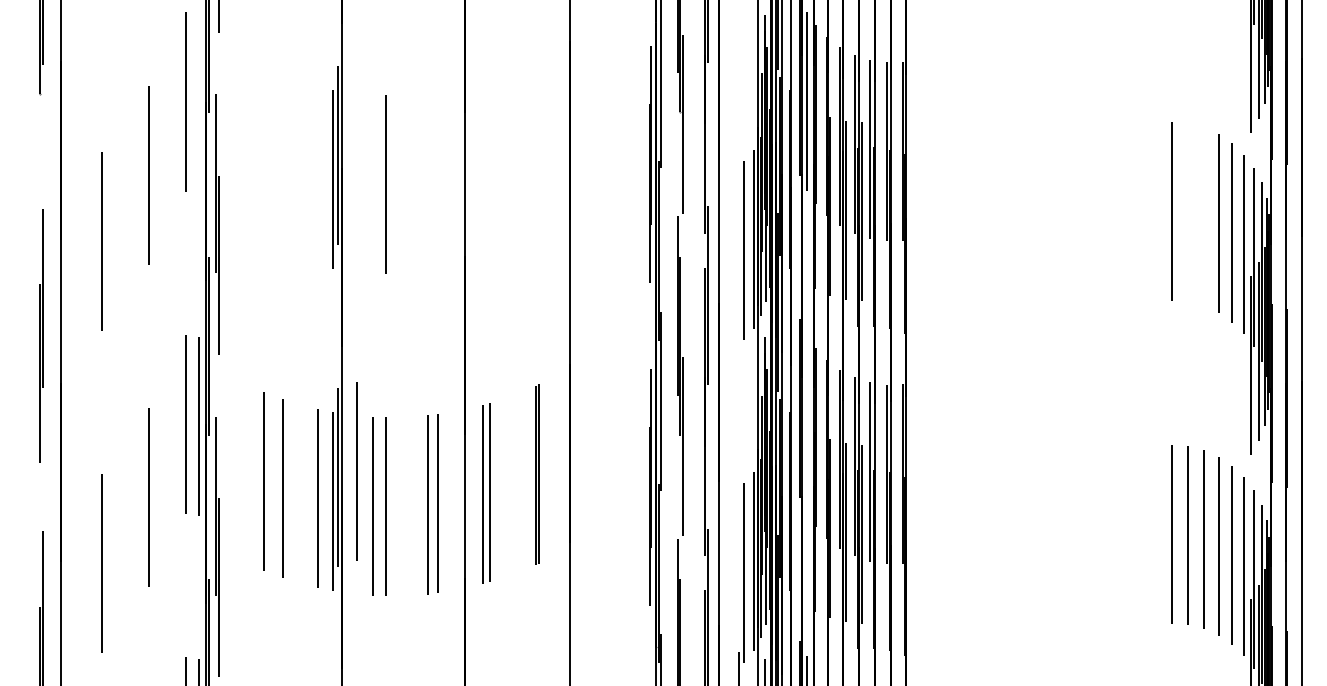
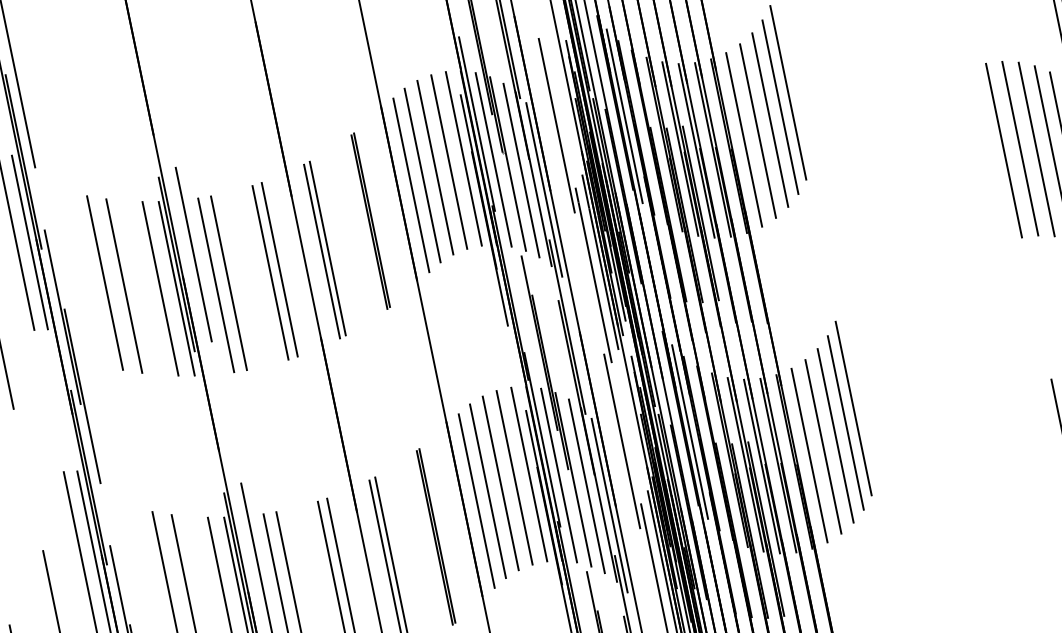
line: (738, 96) -> (556, 125), added
line: (199, 103) -> (30, 241), added
line: (625, 109) -> (448, 161), added
line: (640, 109) -> (463, 158), added
line: (972, 110) -> (788, 91), added
line: (610, 112) -> (434, 167), added
line: (669, 116) -> (493, 159), added
line: (597, 117) -> (422, 174), added
line: (961, 123) -> (780, 106), added
line: (584, 125) -> (411, 185), added
line: (694, 132) -> (520, 169), added
line: (948, 133) -> (769, 119), added
line: (934, 142) -> (757, 131), added
line: (919, 147) -> (744, 138), added
line: (357, 148) -> (194, 253), added
line: (536, 152) -> (370, 221), added
line: (713, 156) -> (544, 189), added
line: (264, 158) -> (105, 282), added
line: (282, 165) -> (124, 285), added
line: (489, 169) -> (327, 247), added
line: (483, 171) -> (322, 250), added
line: (317, 175) -> (160, 288), added
line: (438, 180) -> (279, 268), added
line: (428, 182) -> (270, 272), added
line: (372, 183) -> (215, 285), added
line: (1187, 212) -> (1019, 148), added
line: (1203, 216) -> (1036, 148), added
line: (738, 418) -> (621, 441), added
line: (807, 423) -> (690, 431), added
line: (625, 432) -> (514, 477), added
line: (640, 432) -> (528, 474), added
line: (971, 433) -> (853, 408), added
line: (611, 434) -> (500, 482), added
line: (669, 439) -> (558, 475), added
line: (596, 440) -> (487, 491), added
line: (961, 445) -> (845, 422), added
line: (584, 447) -> (477, 500), added
line: (694, 455) -> (586, 486), added
line: (948, 456) -> (835, 435), added
line: (934, 464) -> (823, 446), added
line: (919, 470) -> (809, 455), added
line: (713, 478) -> (609, 504), added

